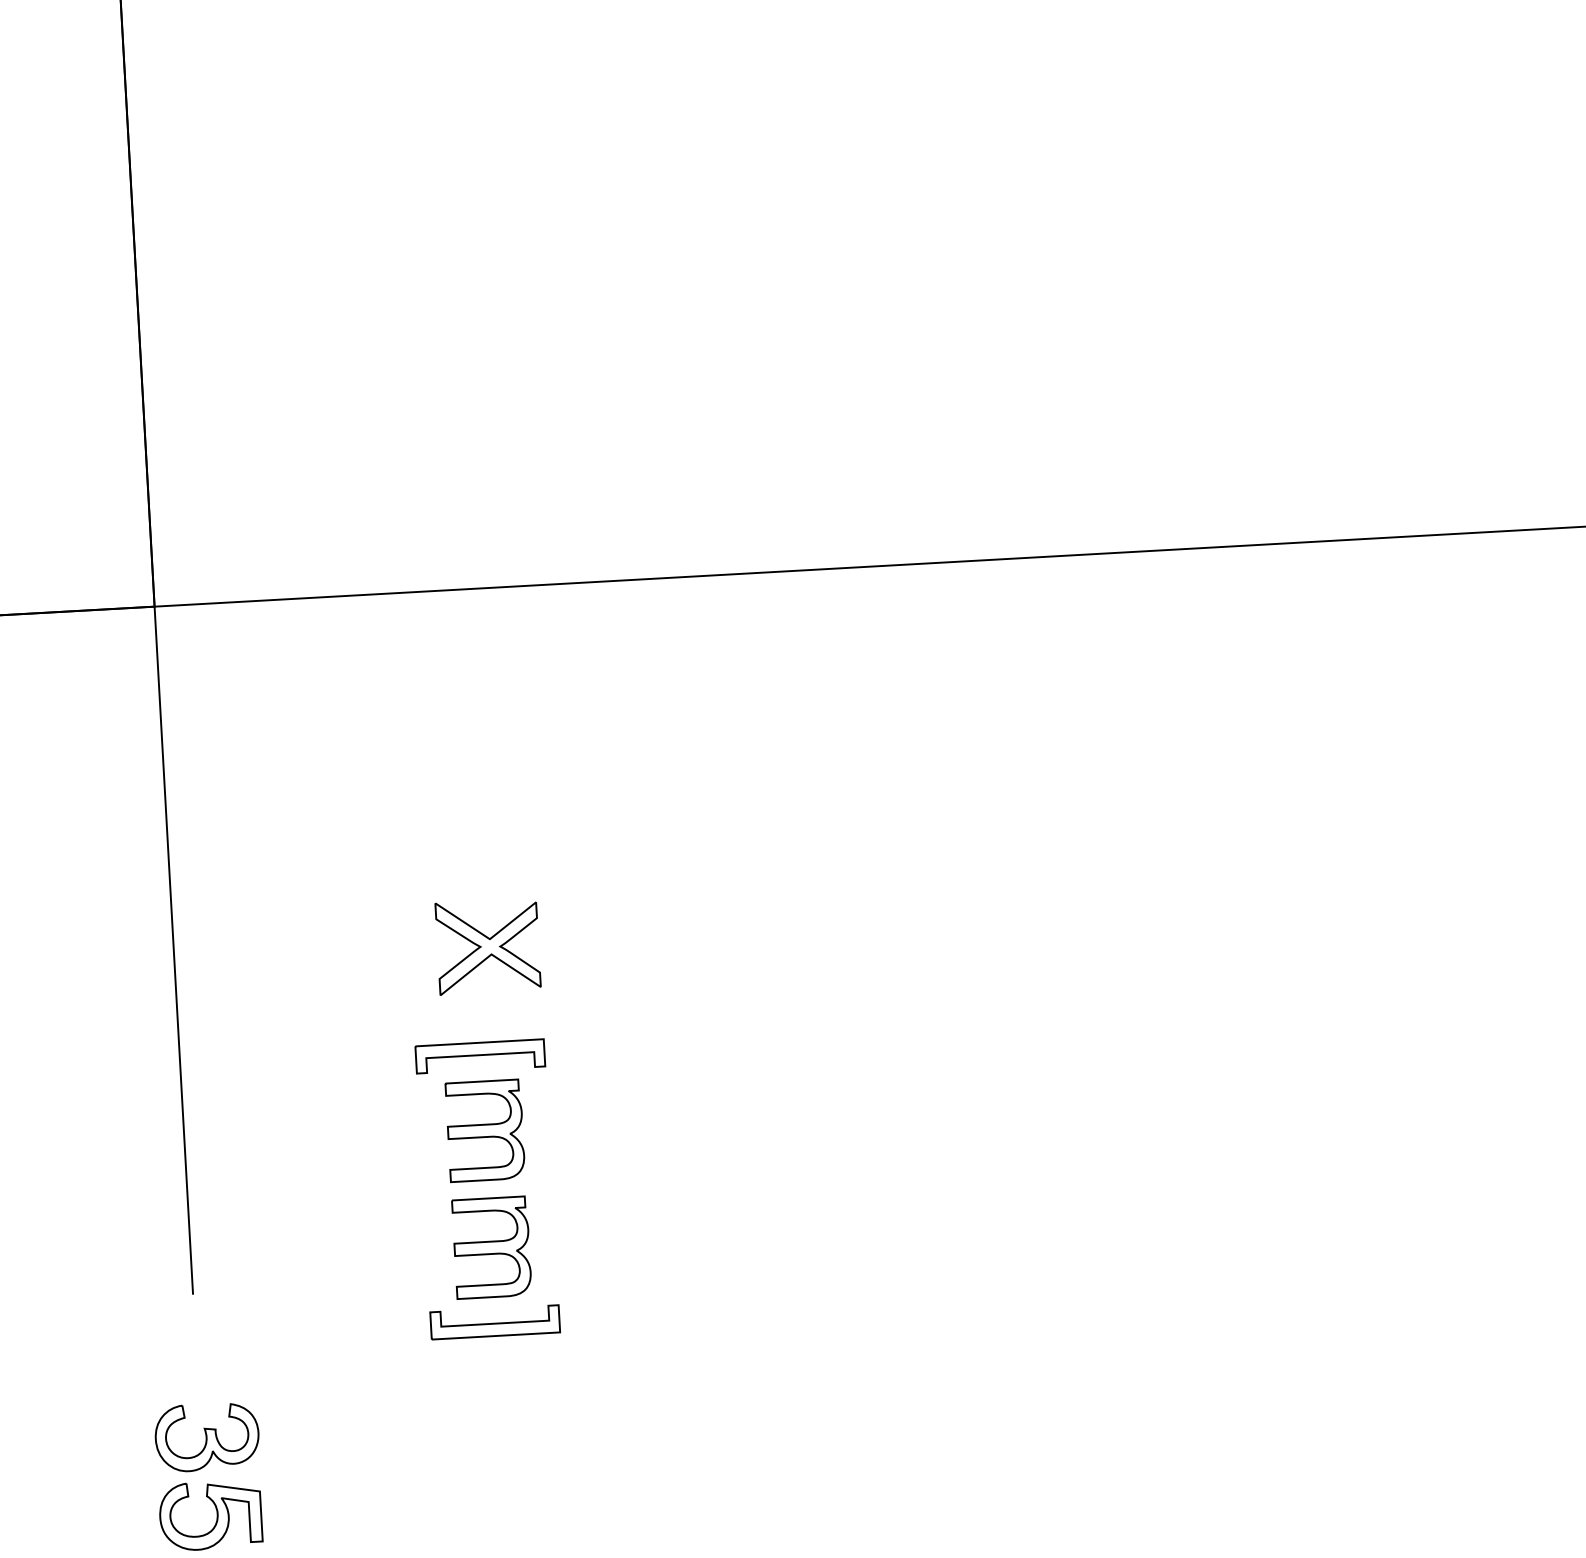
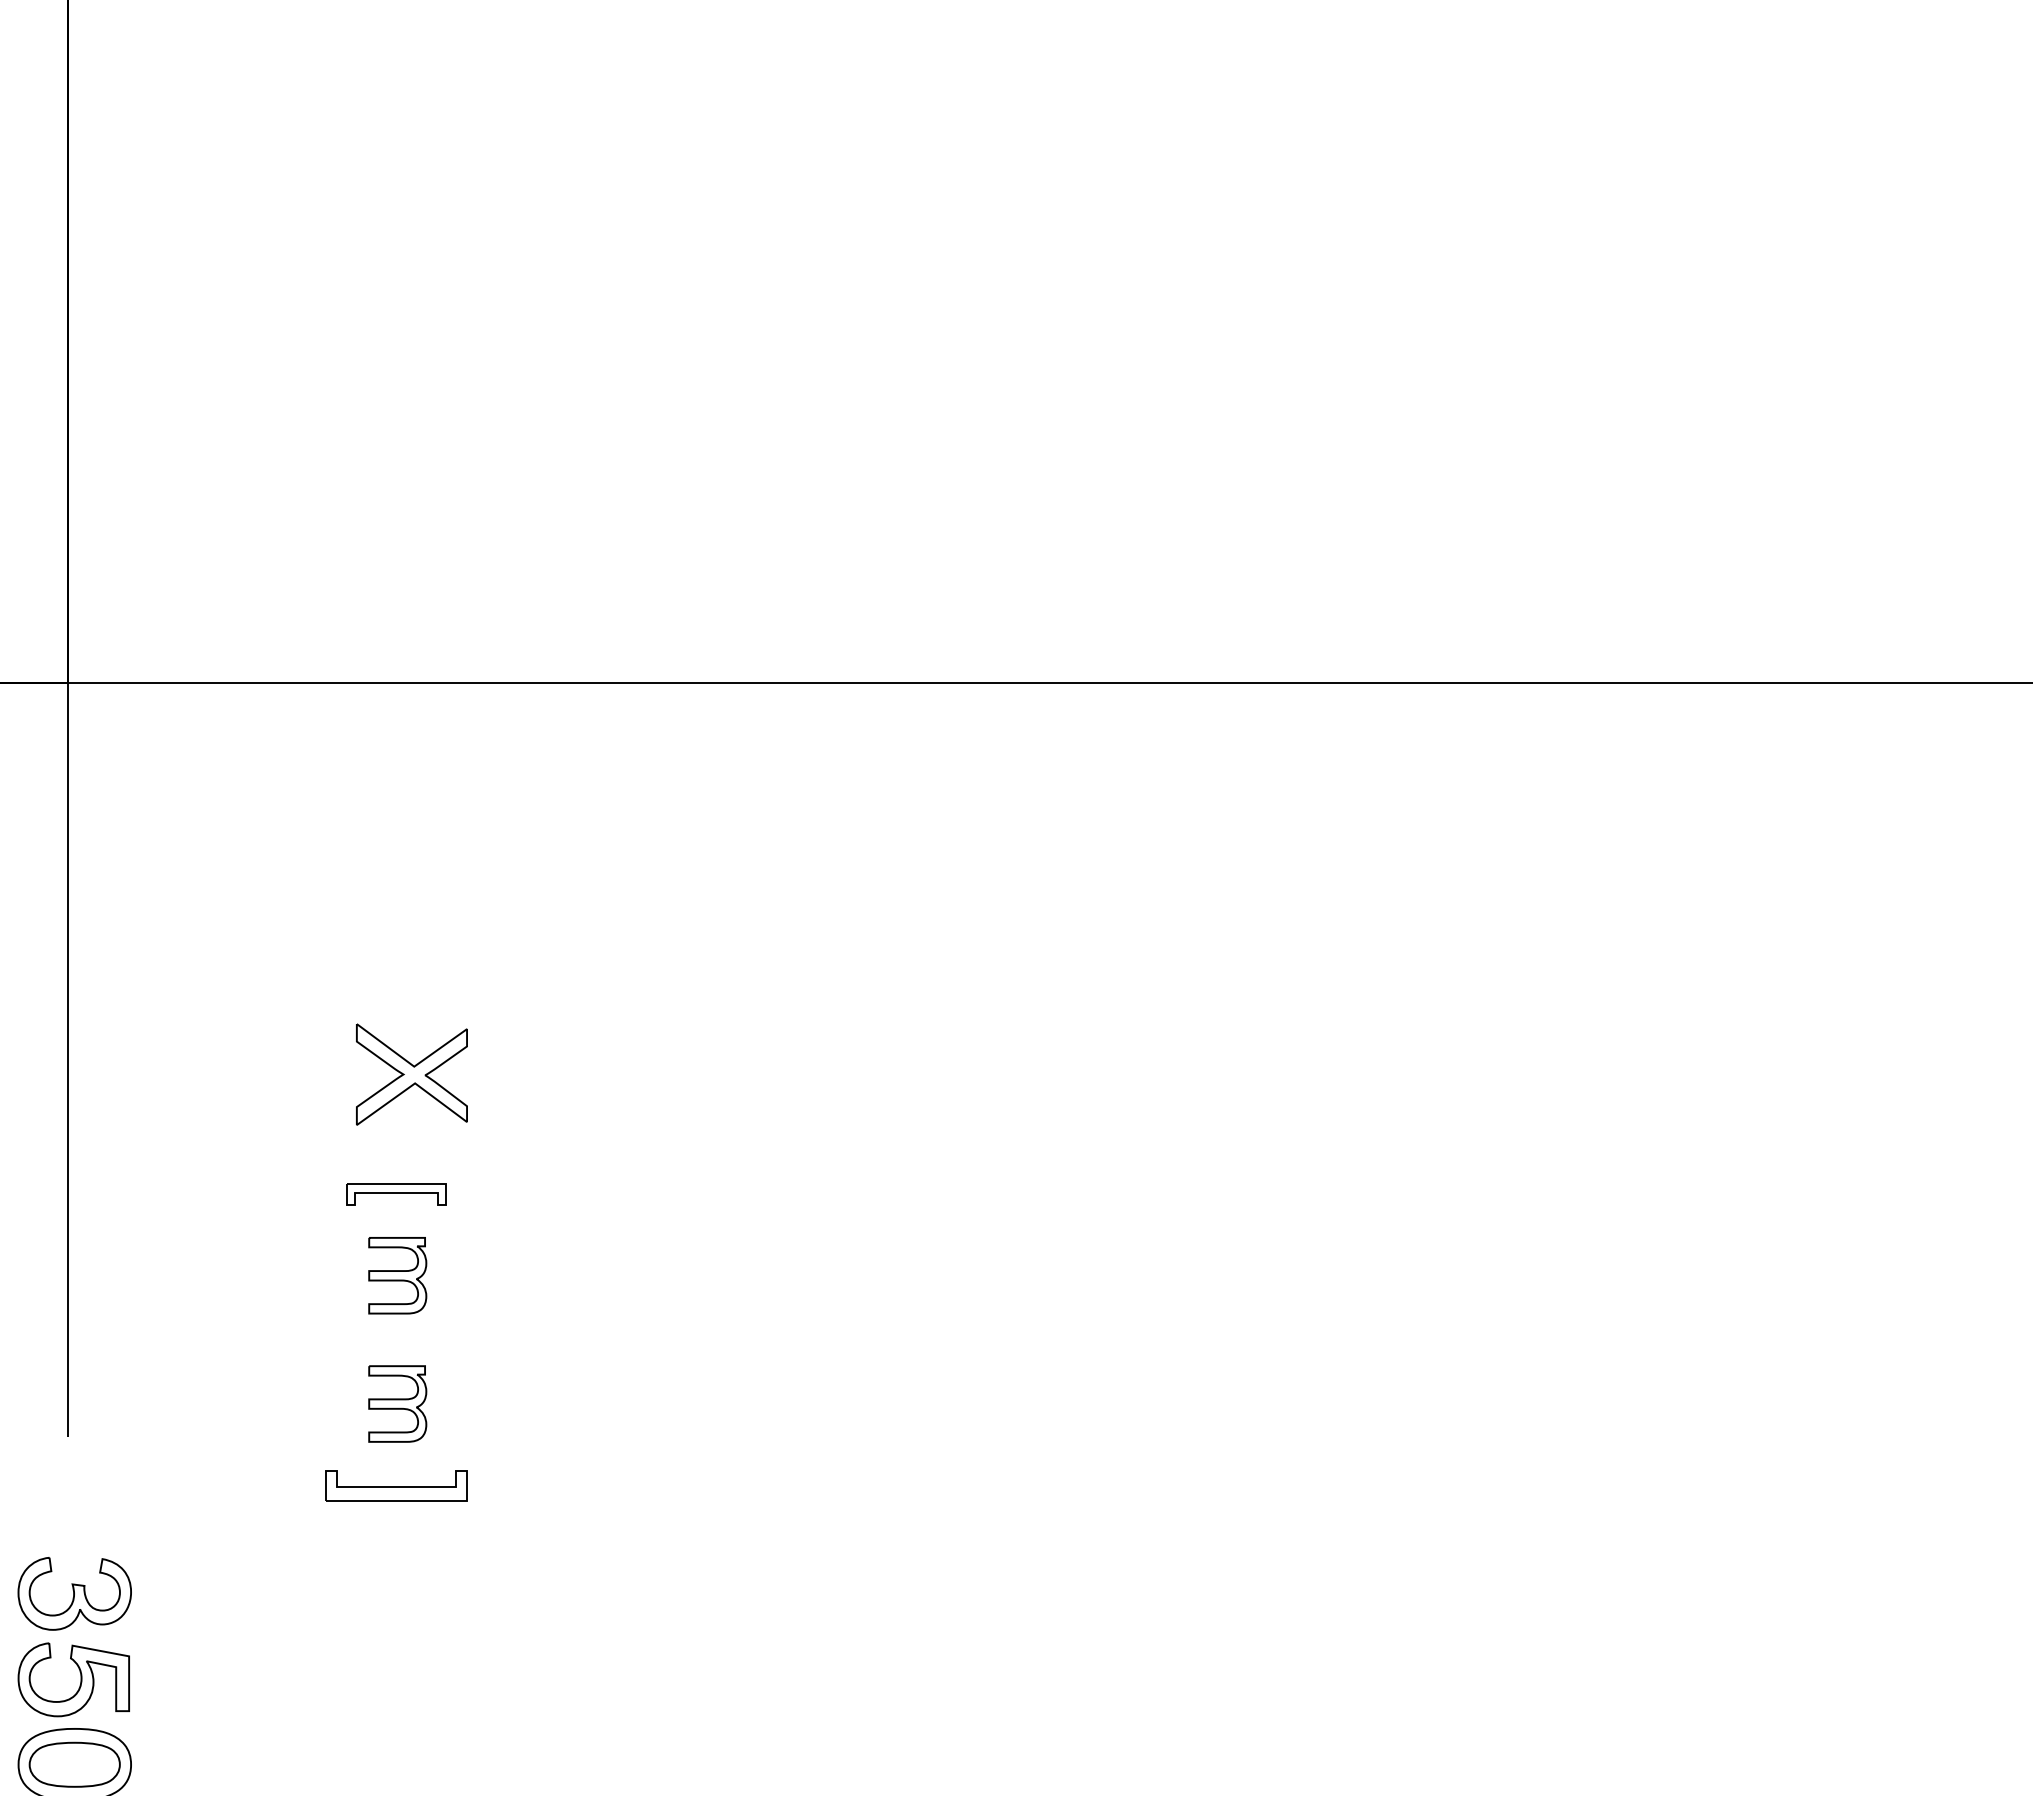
part: (480, 1055) -> (396, 1193), size x0.7
part: (485, 1130) -> (397, 1275), size x0.7
part: (491, 1247) -> (397, 1403), size x0.7

